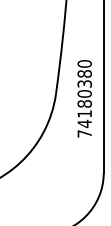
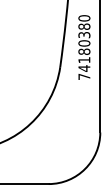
text: (84, 98) -> (84, 47), moved

